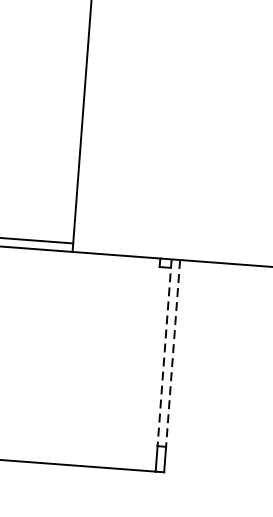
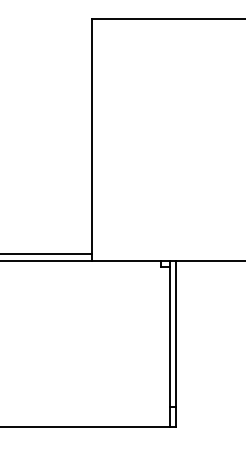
line: (164, 353) -> (169, 334), dashed -> solid
line: (173, 354) -> (176, 334), dashed -> solid

